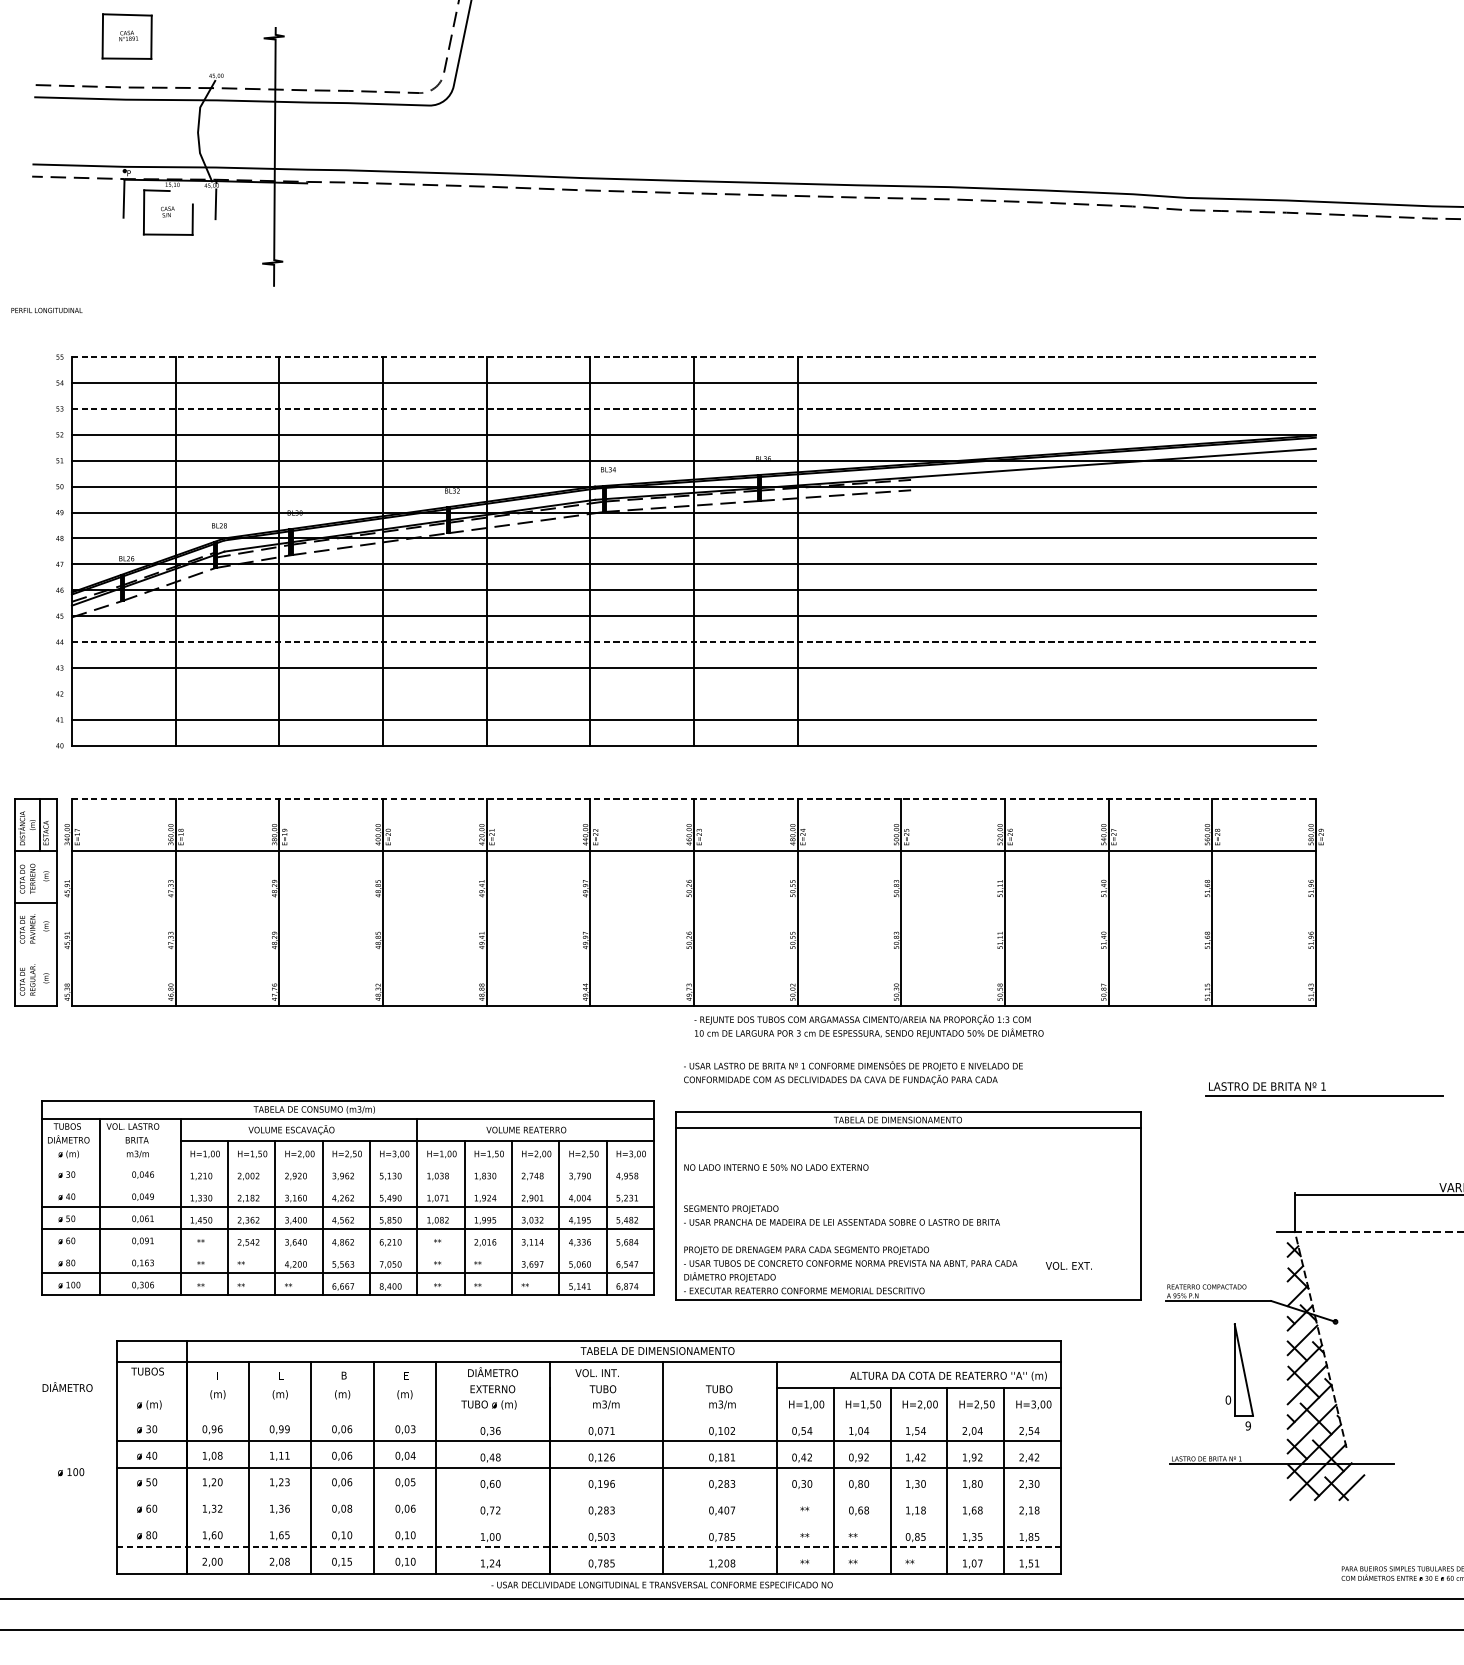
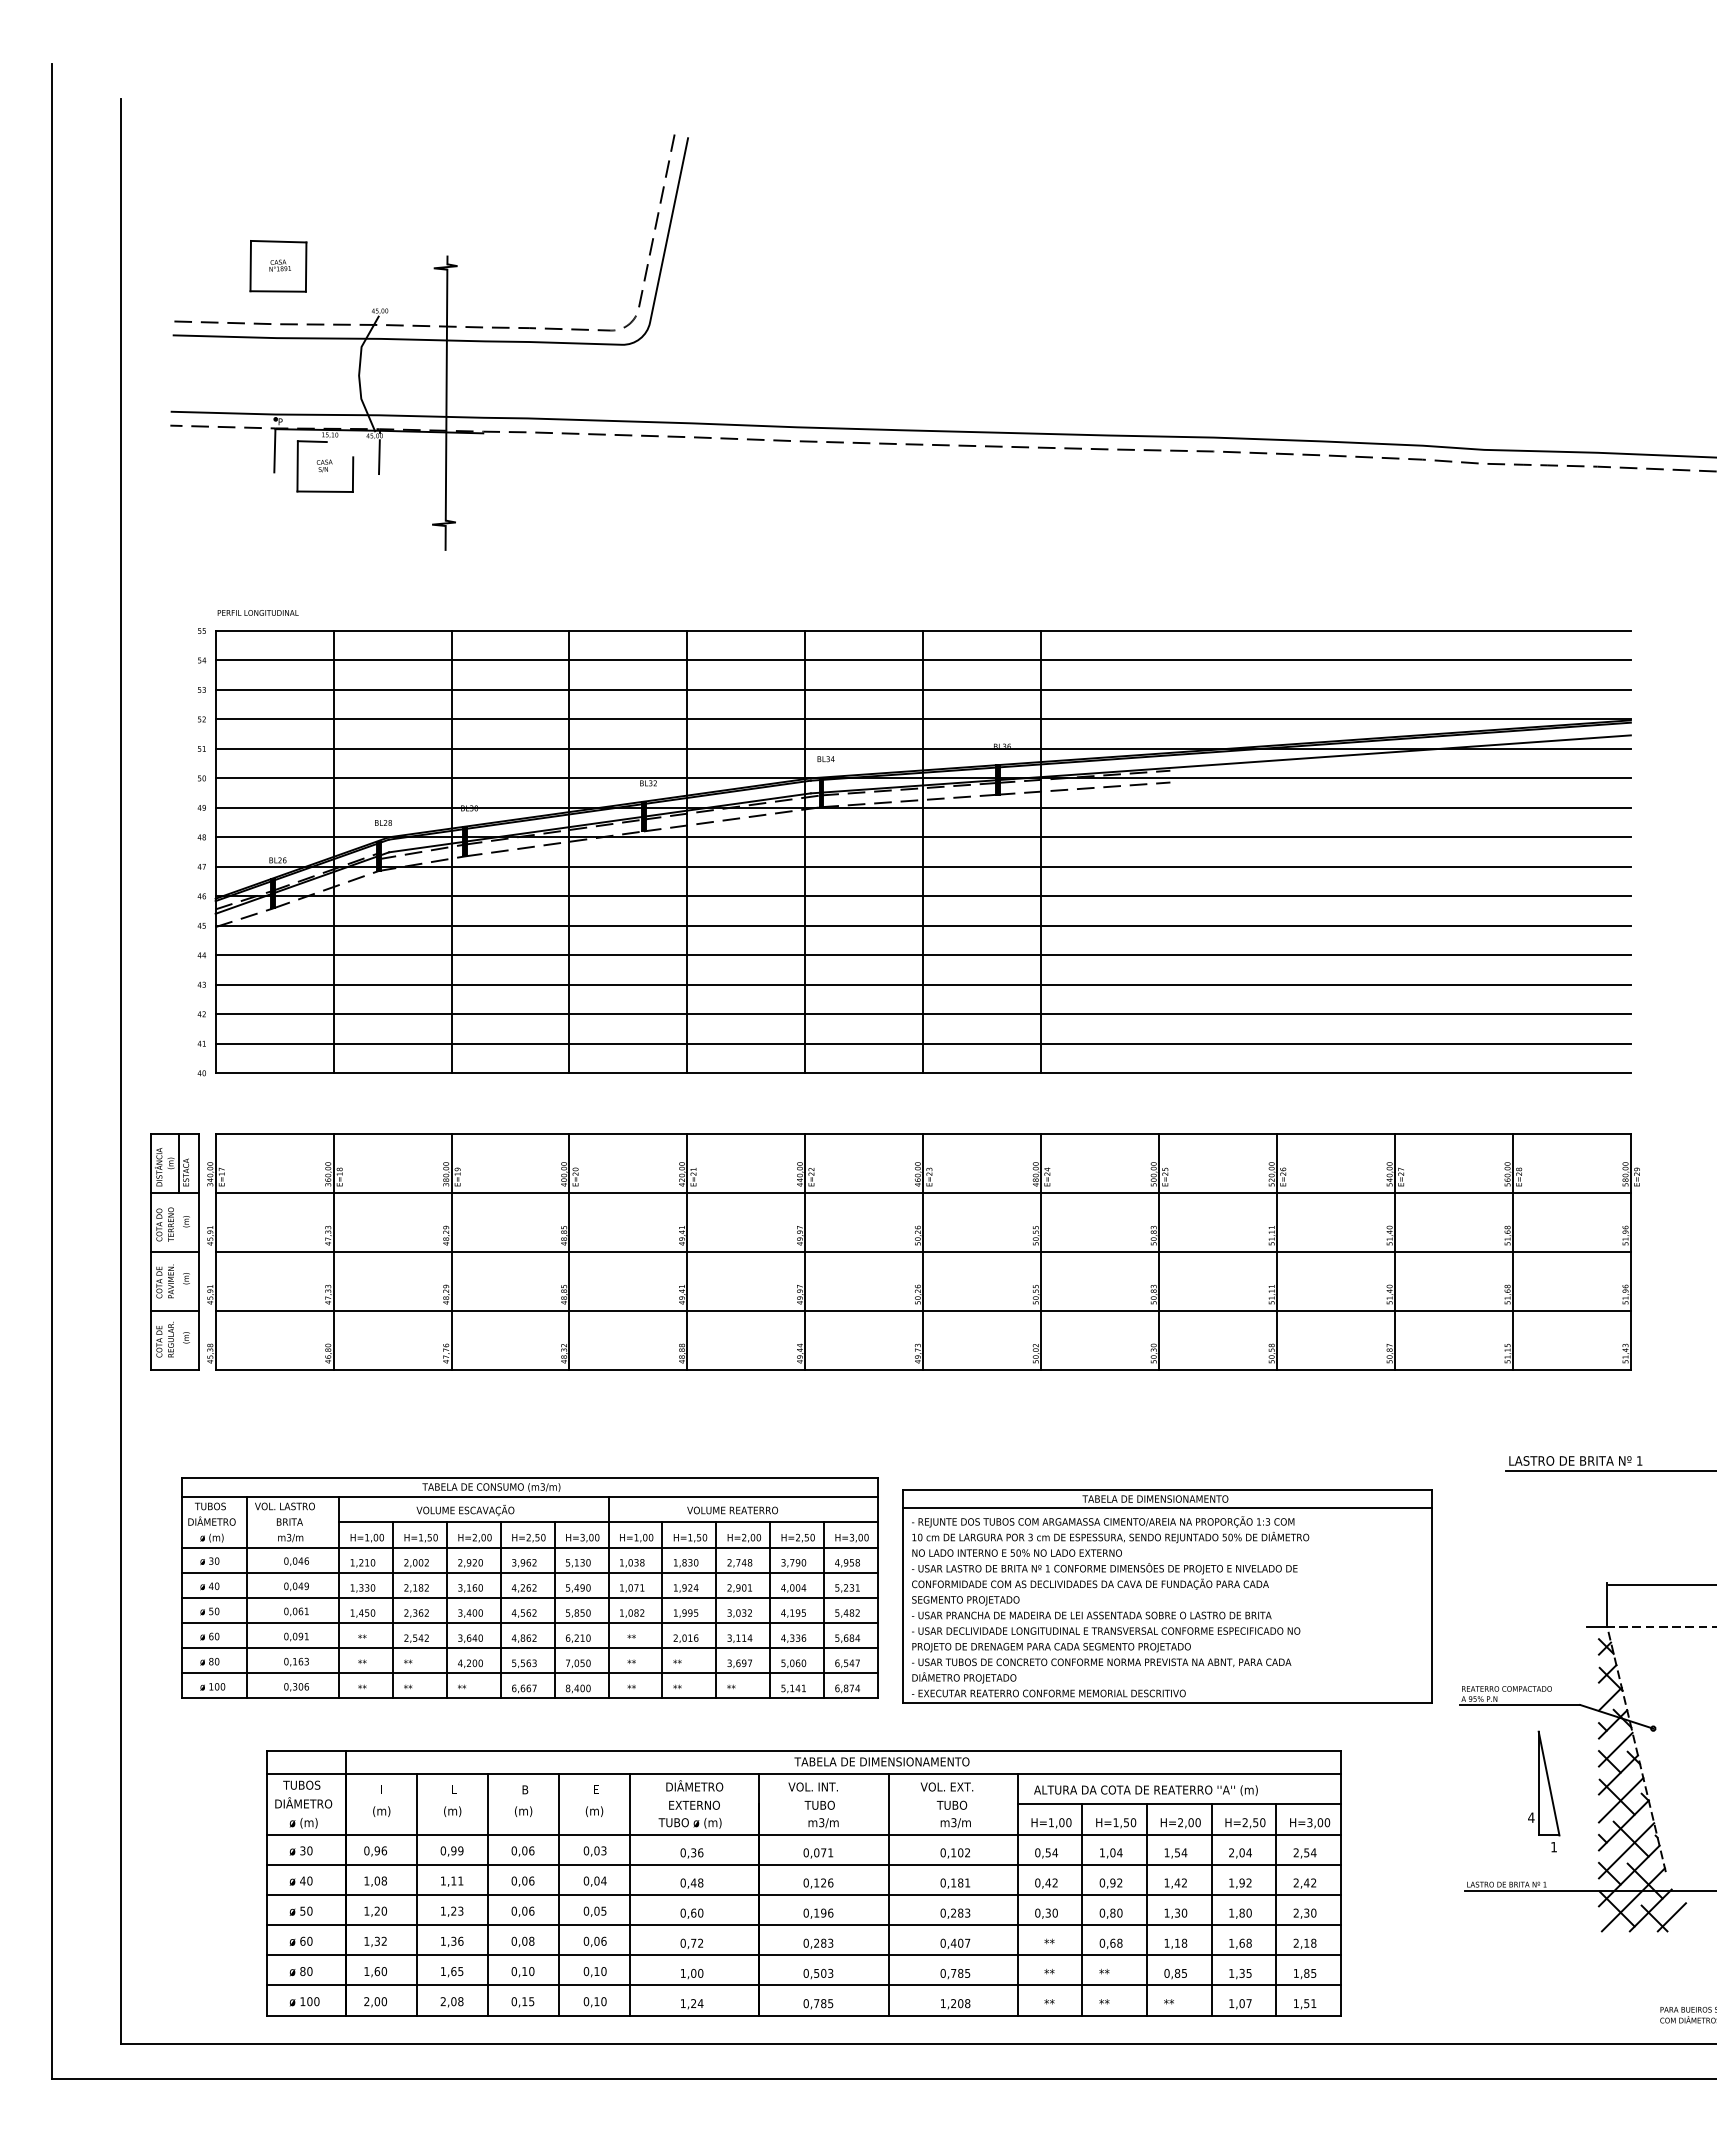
text: (46, 310) -> (257, 612), moved
line: (694, 356) -> (923, 630), dashed -> solid
line: (694, 408) -> (923, 689), dashed -> solid
line: (694, 642) -> (923, 955), dashed -> solid
line: (693, 694) -> (922, 1014), added
line: (694, 798) -> (923, 1133), dashed -> solid
line: (693, 902) -> (922, 1251), added
line: (35, 954) -> (174, 1310), added
line: (693, 954) -> (922, 1310), added
text: (869, 1026) -> (1110, 1529), moved
text: (853, 1072) -> (1104, 1576), moved
line: (347, 1162) -> (529, 1547), added
line: (347, 1184) -> (529, 1572), added
line: (347, 1251) -> (529, 1648), added
text: (1068, 1265) -> (946, 1786), moved
text: (948, 1376) -> (1145, 1790), moved
text: (67, 1386) -> (303, 1802), moved
text: (1228, 1399) -> (1531, 1817), 0 -> 4
line: (588, 1414) -> (803, 1834), added
text: (1247, 1426) -> (1553, 1847), 9 -> 1
text: (70, 1471) -> (304, 2001), moved
line: (588, 1494) -> (803, 1925), added
line: (588, 1521) -> (803, 1955), added
line: (589, 1547) -> (804, 1985), dashed -> solid
text: (662, 1584) -> (1106, 1630), moved

